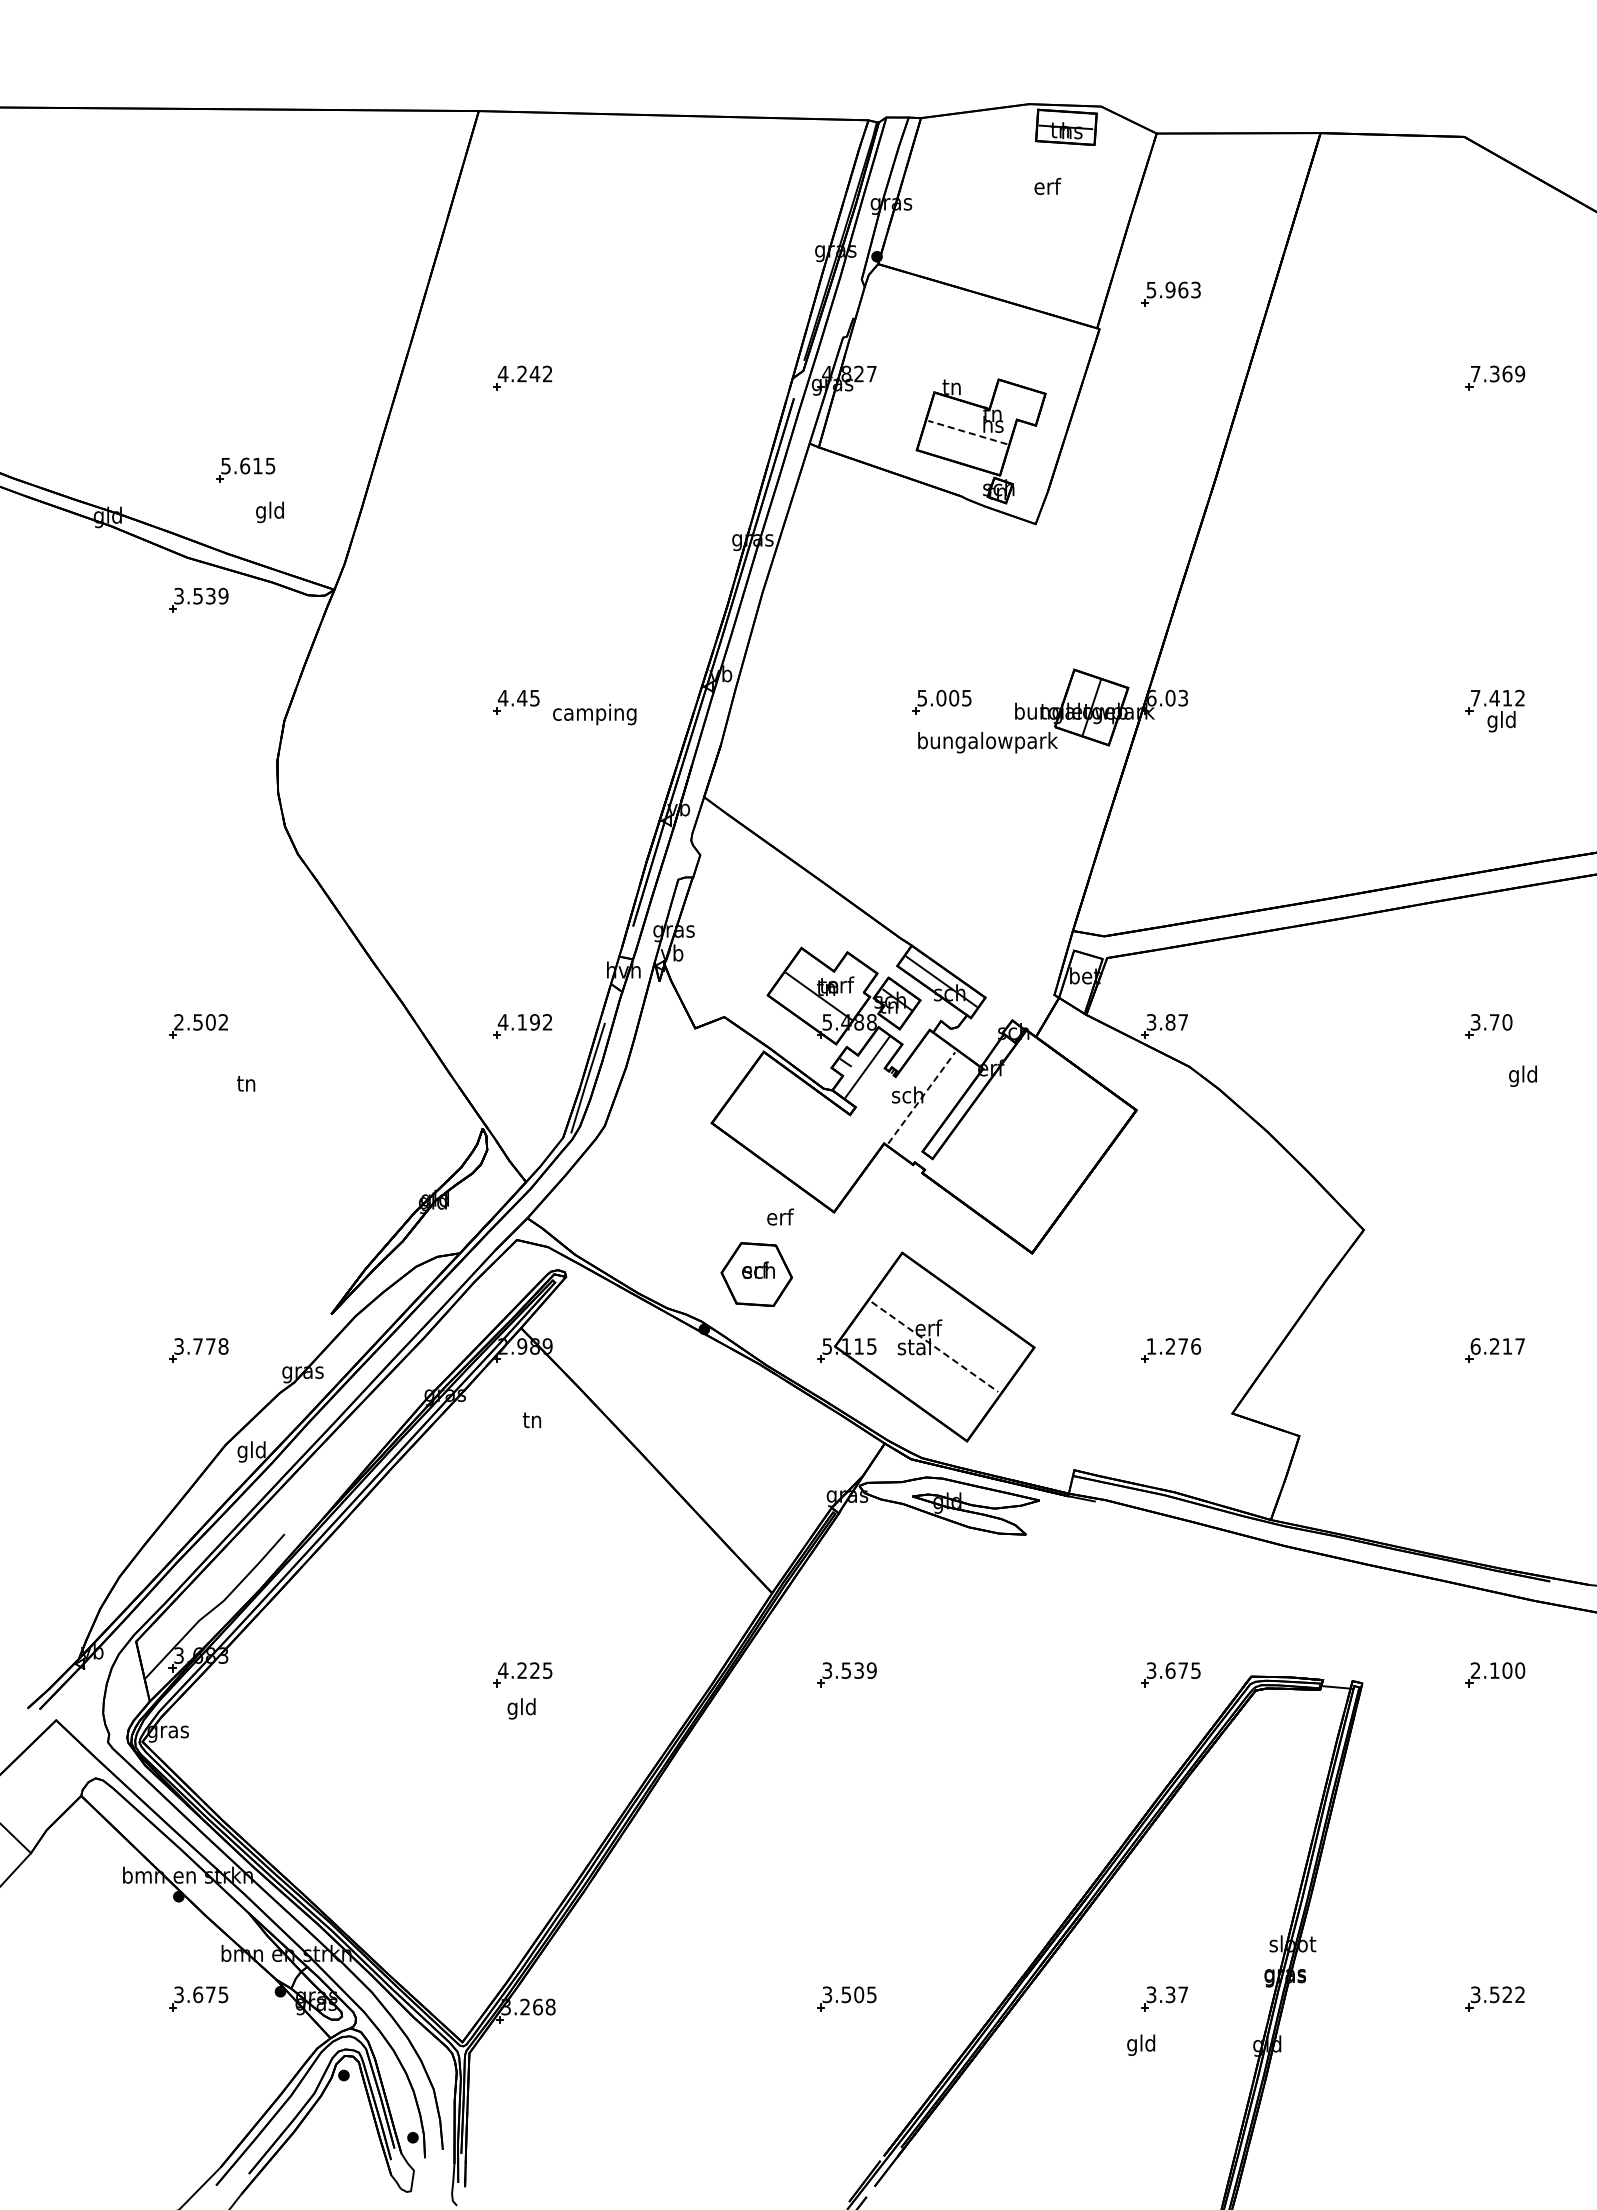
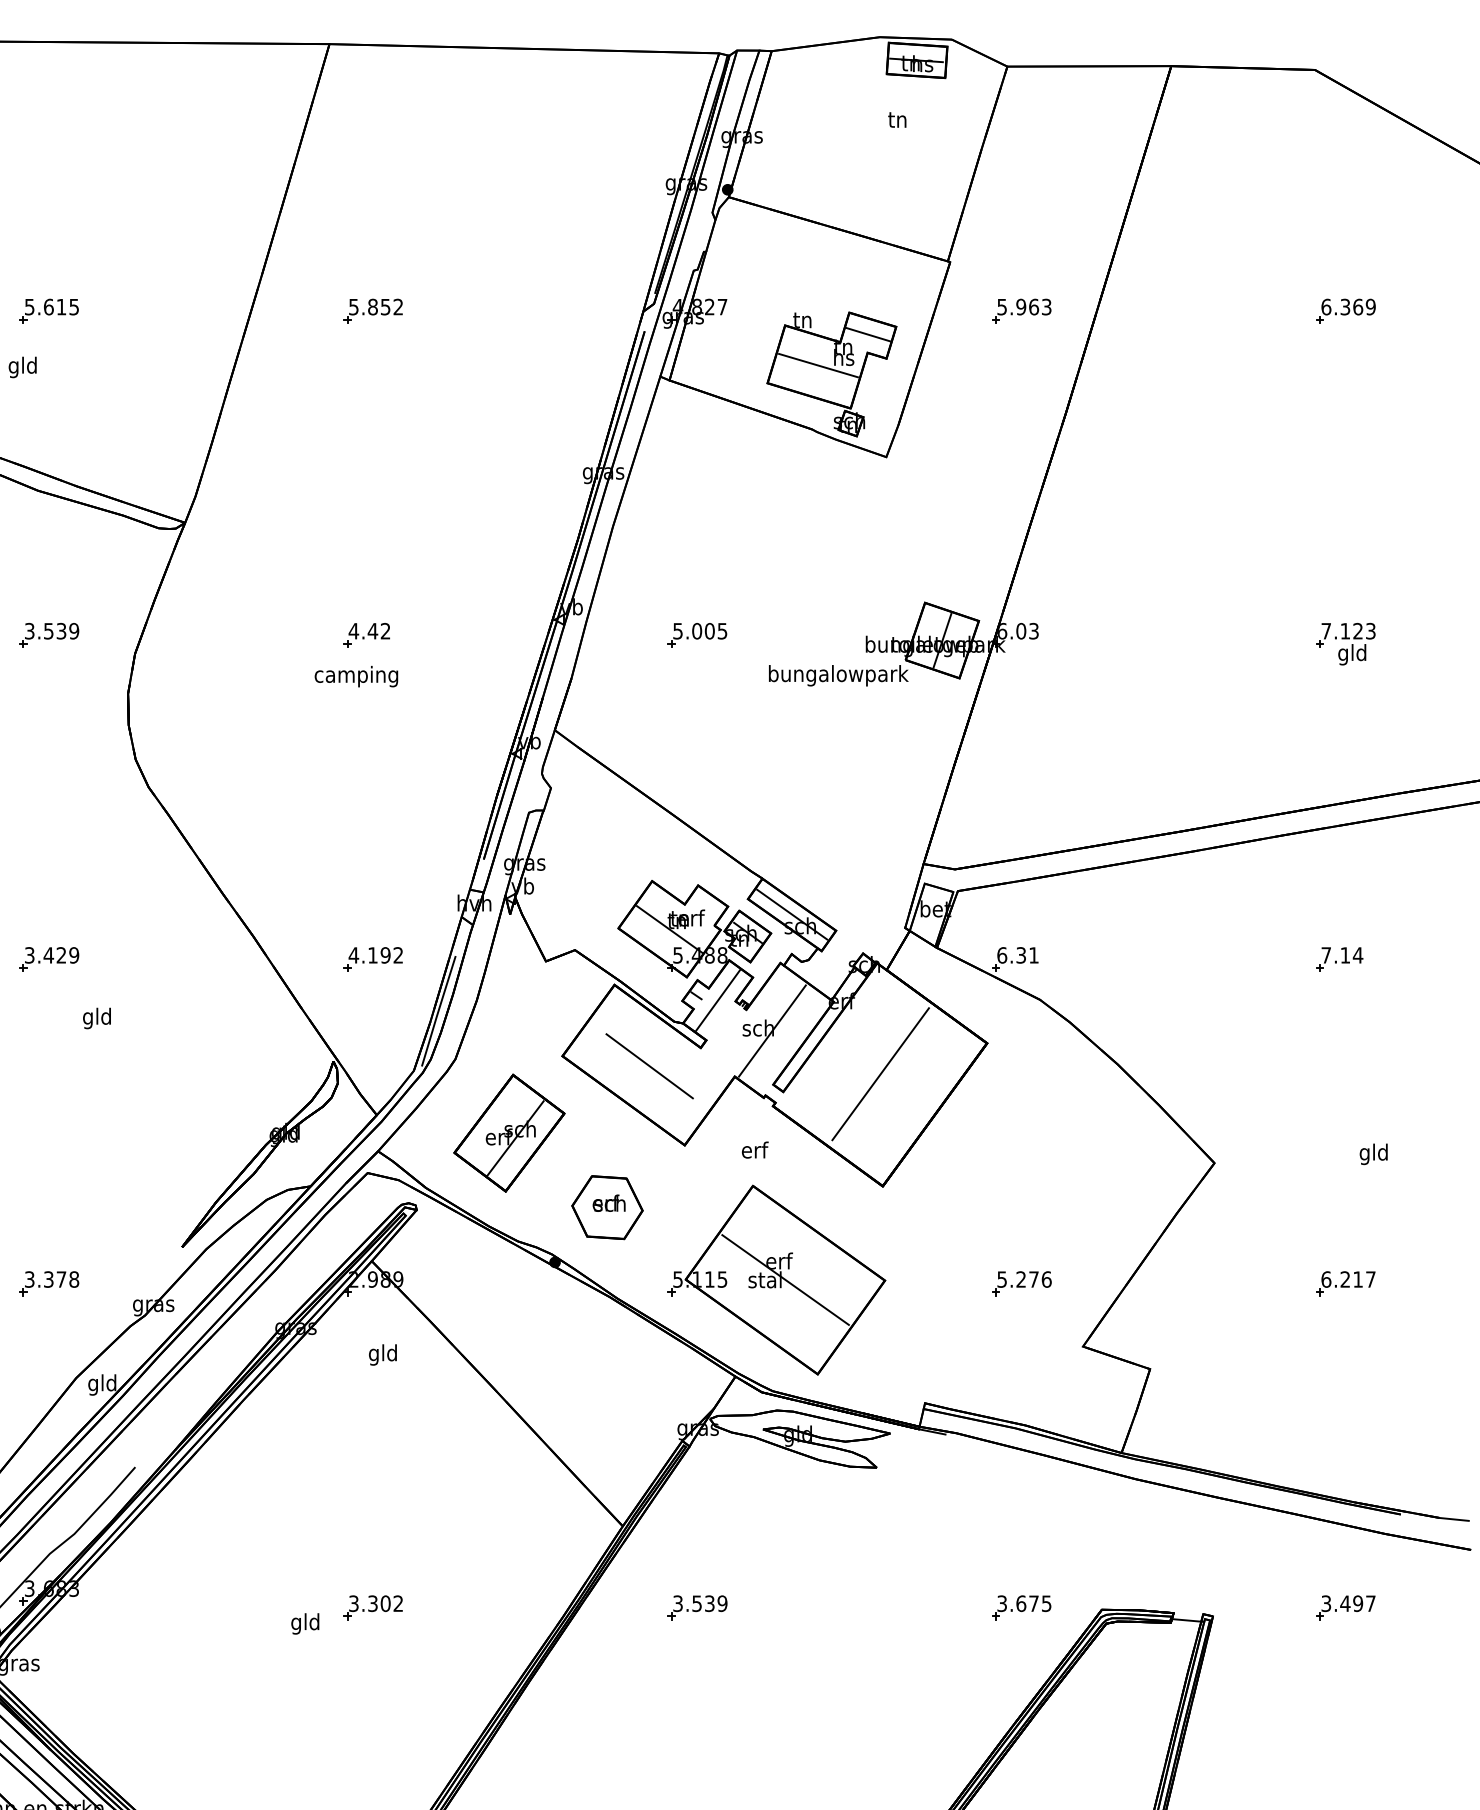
text: (1047, 185) -> (898, 118), erf -> tn
part: (1170, 293) -> (1021, 310), moved
text: (518, 373) -> (369, 306), 4.242 -> 5.852
text: (1475, 373) -> (1326, 306), 7.369 -> 6.369
line: (1017, 401) -> (868, 334), added
line: (967, 432) -> (818, 365), dashed -> solid
part: (245, 469) -> (49, 310), moved
text: (269, 512) -> (22, 367), moved
part: (198, 599) -> (49, 634), moved
text: (534, 697) -> (385, 630), 4.45 -> 4.42
text: (1506, 697) -> (1357, 630), 7.412 -> 7.123
part: (941, 701) -> (697, 634), moved
text: (594, 714) -> (356, 676), moved
text: (201, 1022) -> (52, 955), 2.502 -> 3.429
text: (1166, 1022) -> (1017, 955), 3.87 -> 6.31
text: (1491, 1022) -> (1342, 955), 3.70 -> 7.14
text: (1522, 1075) -> (1373, 1153), moved
text: (246, 1085) -> (97, 1018), tn -> gld
line: (921, 1097) -> (772, 1030), dashed -> solid
line: (798, 1133) -> (649, 1066), added
line: (1029, 1141) -> (880, 1074), added
part: (658, 1199) -> (509, 1132), added
text: (780, 1216) -> (755, 1149), moved
text: (197, 1346) -> (48, 1279), 3.778 -> 3.378
line: (934, 1346) -> (785, 1279), dashed -> solid
text: (1151, 1346) -> (1002, 1279), 1.276 -> 5.276
text: (532, 1421) -> (383, 1354), tn -> gld
text: (524, 1670) -> (375, 1603), 4.225 -> 3.302
text: (1497, 1670) -> (1348, 1603), 2.100 -> 3.497
text: (521, 1708) -> (305, 1623), moved

